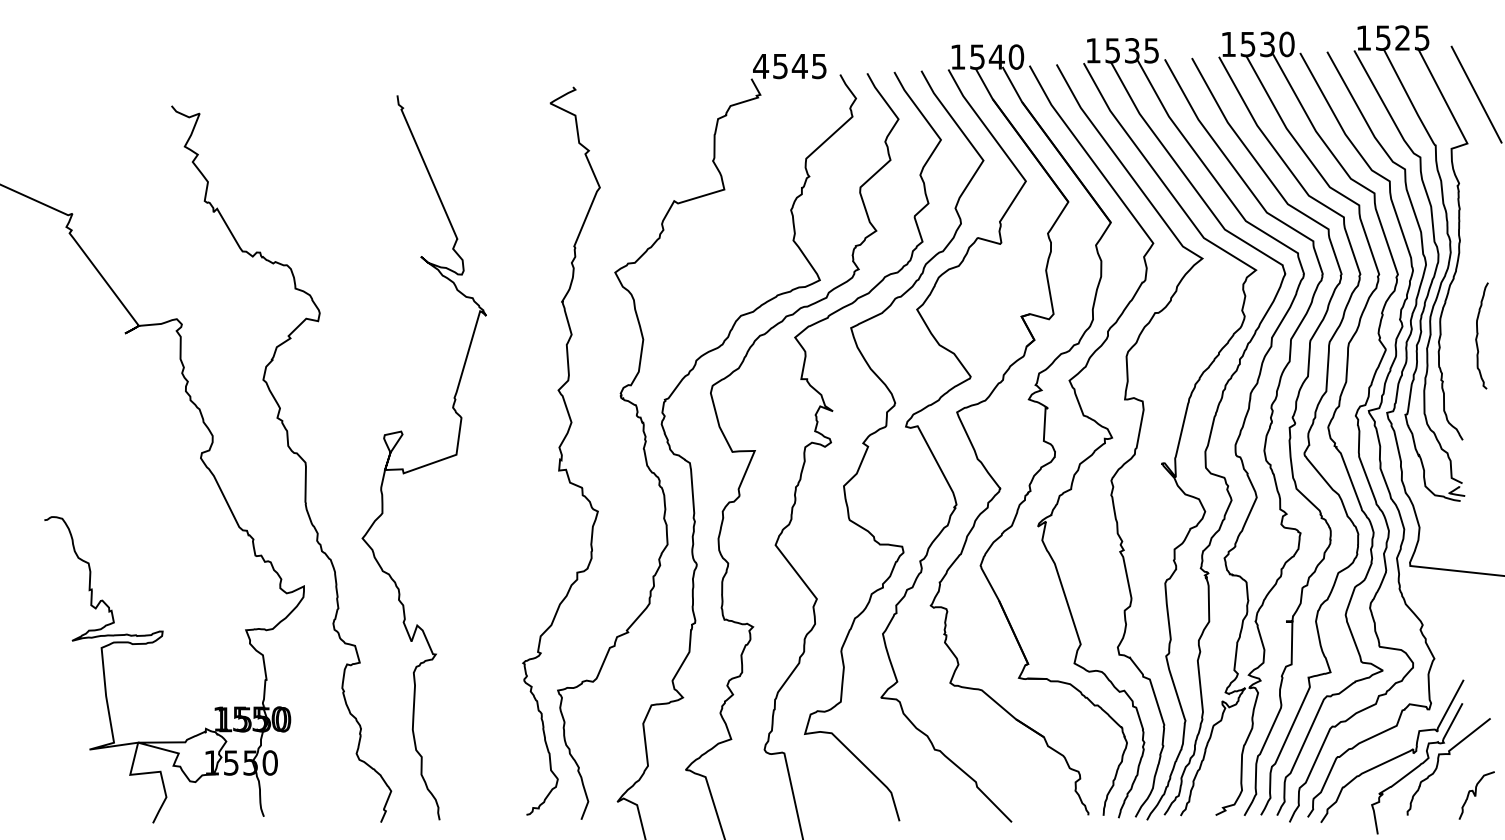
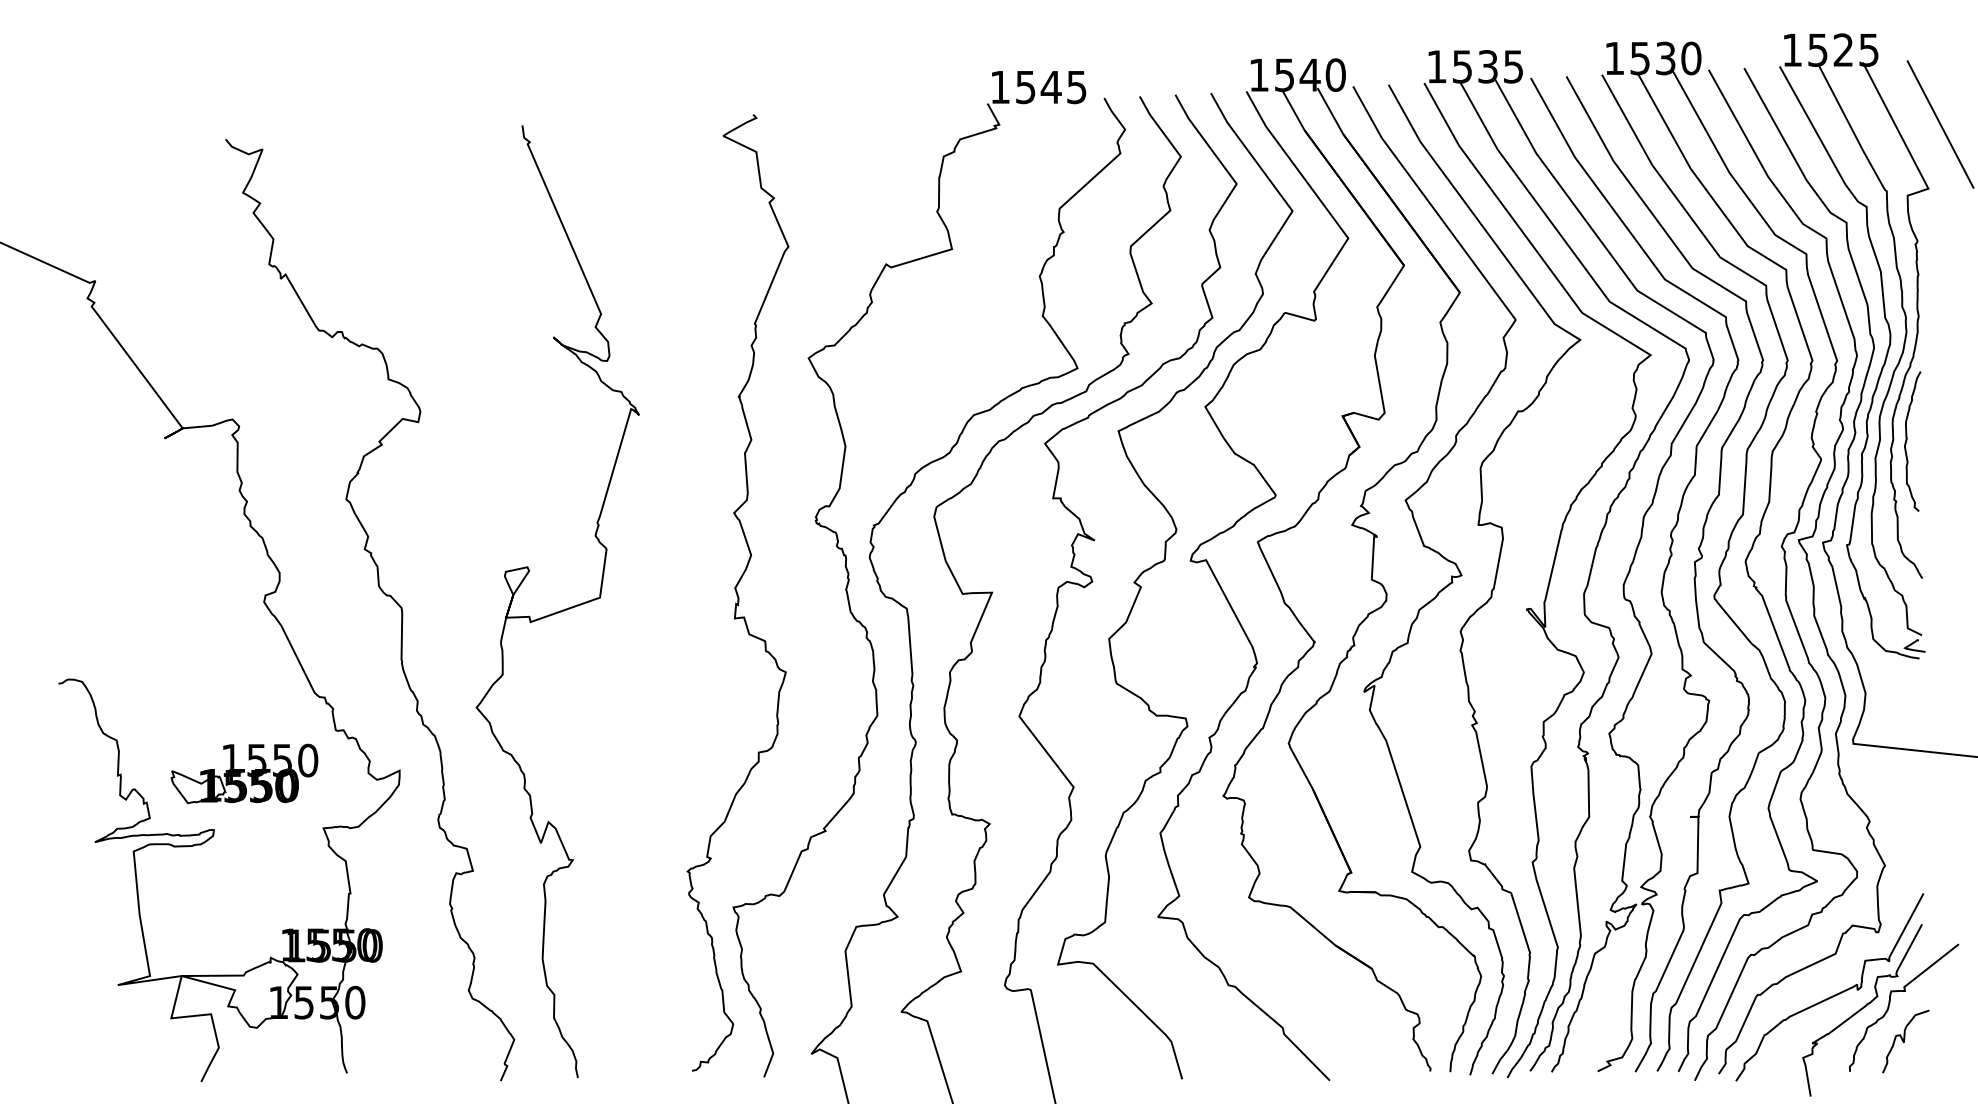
text: (760, 66) -> (999, 87), 4545 -> 1545
curve: (1478, 335) -> (1907, 440), moved
part: (185, 588) -> (244, 773), added
curve: (1475, 795) -> (1904, 1041), moved

